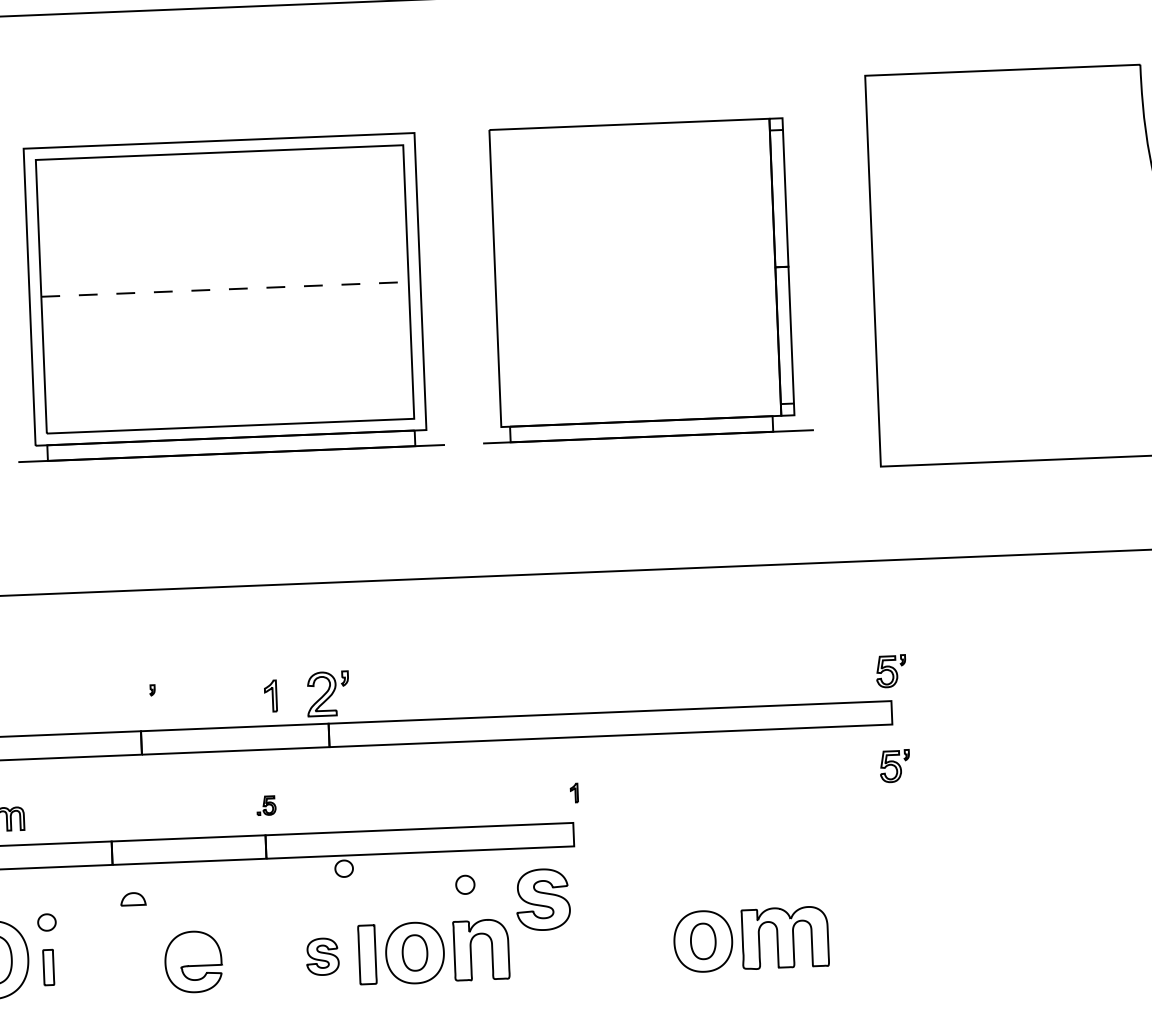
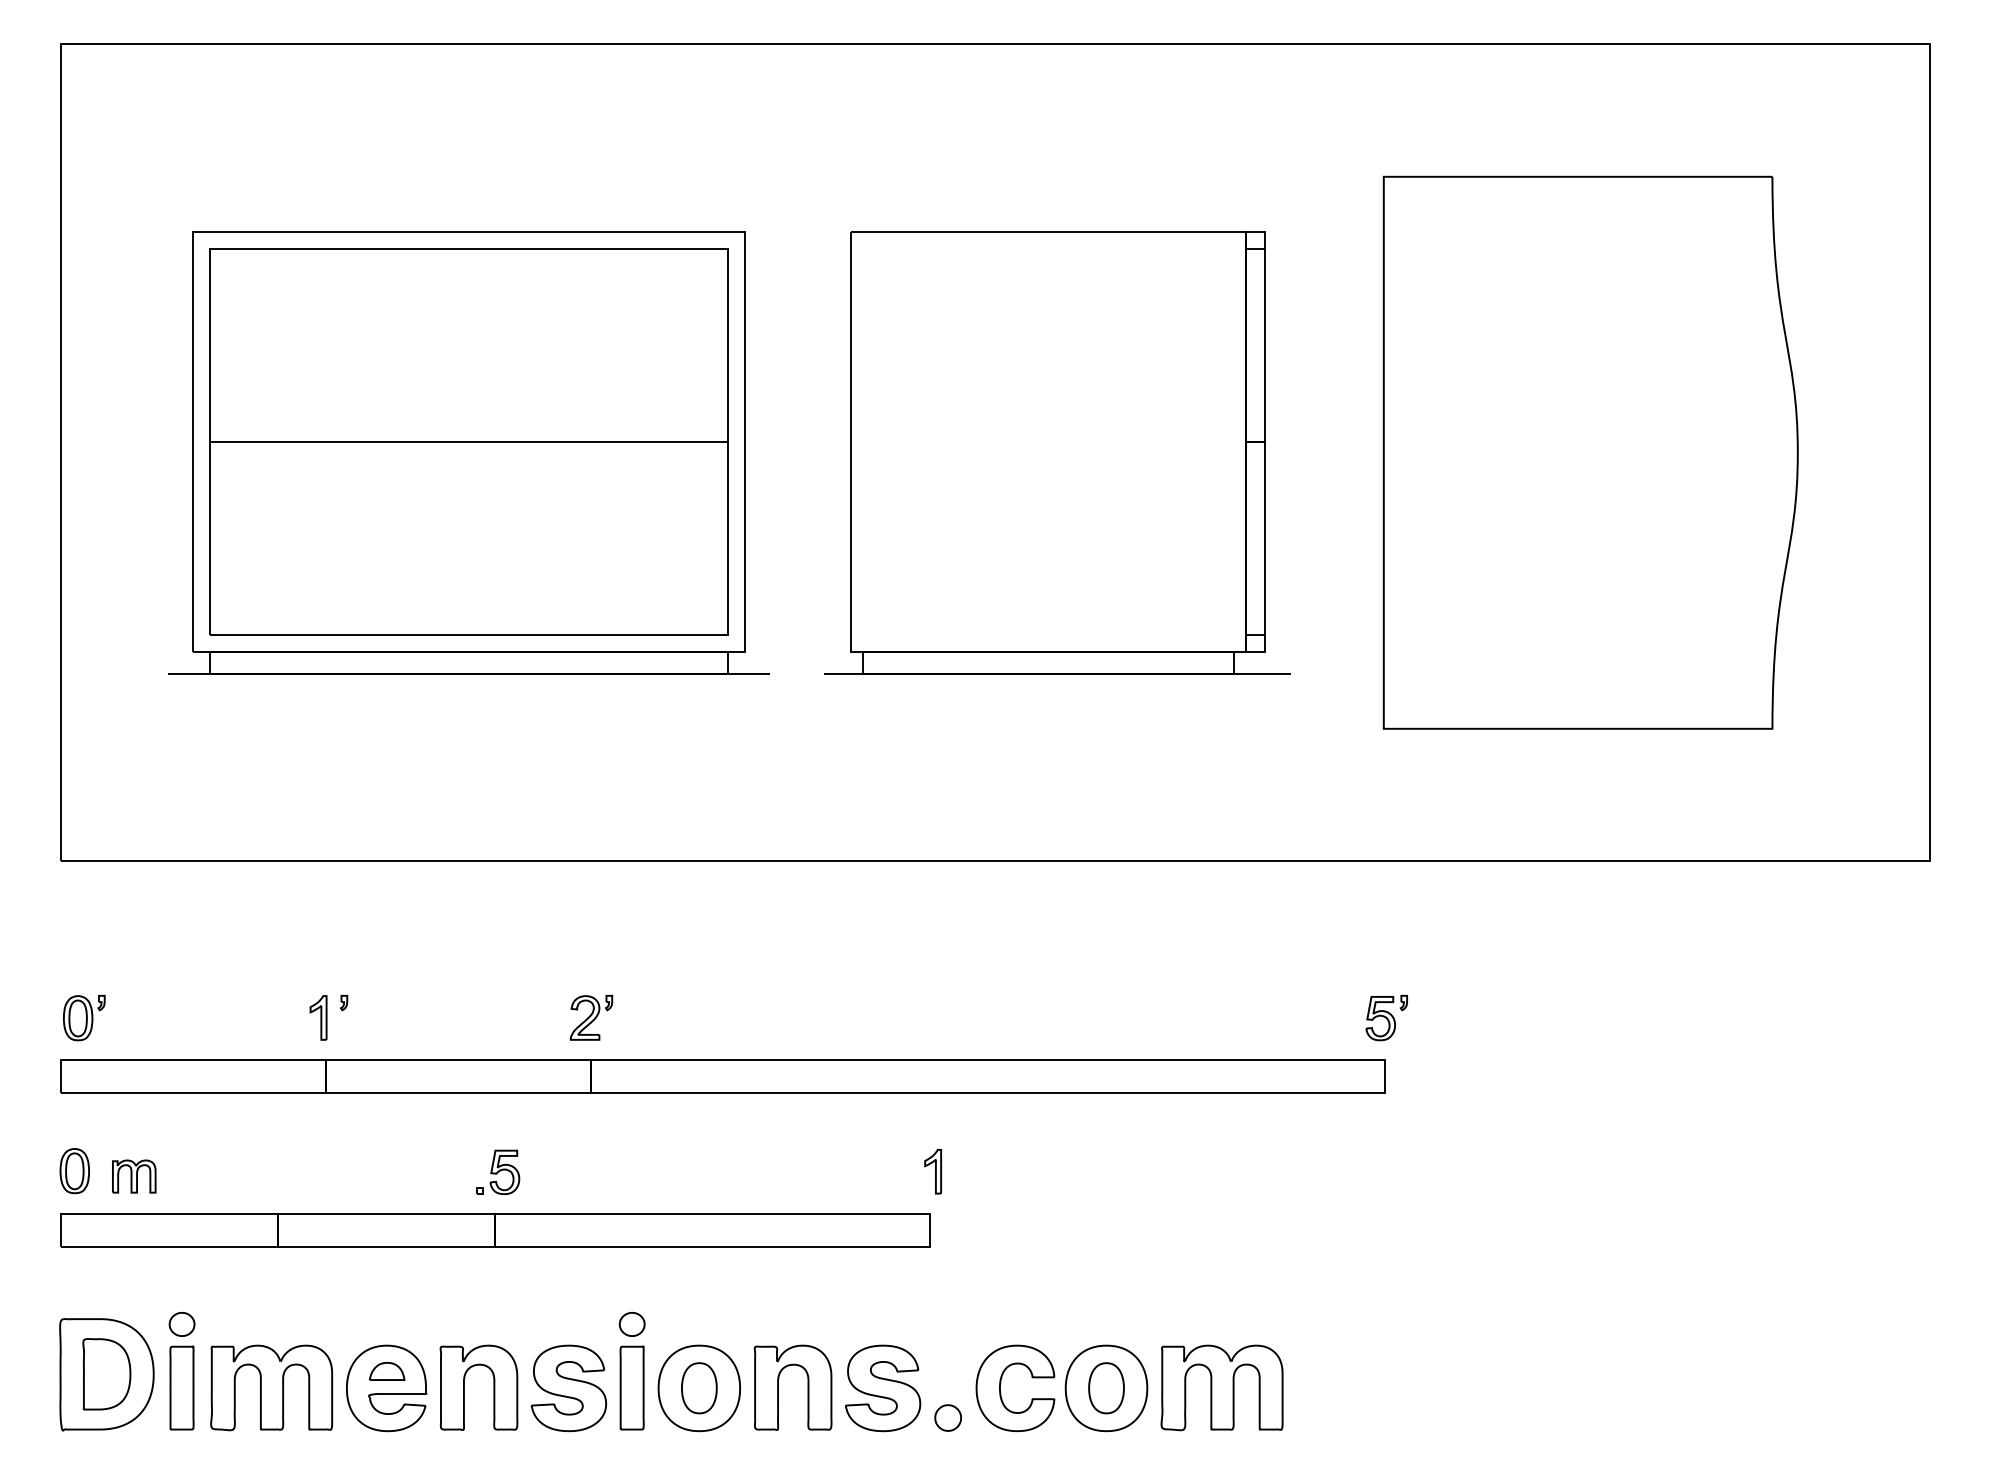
line: (225, 289) -> (469, 441), dashed -> solid
part: (328, 693) -> (591, 1017), size x0.71
part: (270, 695) -> (318, 1017), moved
part: (894, 765) -> (1386, 1151), removed
part: (573, 792) -> (932, 1171), size x1.67
part: (266, 805) -> (498, 1171), size x1.67
part: (343, 868) -> (631, 1324), moved
part: (464, 884) -> (947, 1417), moved
part: (132, 899) -> (386, 1371), moved
part: (543, 899) -> (883, 1388), moved
part: (628, 941) -> (1001, 1383), added
part: (322, 956) -> (568, 1388), size x1.67
part: (248, 959) -> (464, 1387), added
part: (112, 964) -> (271, 1387), added
part: (48, 967) -> (181, 1387), size x1.67

